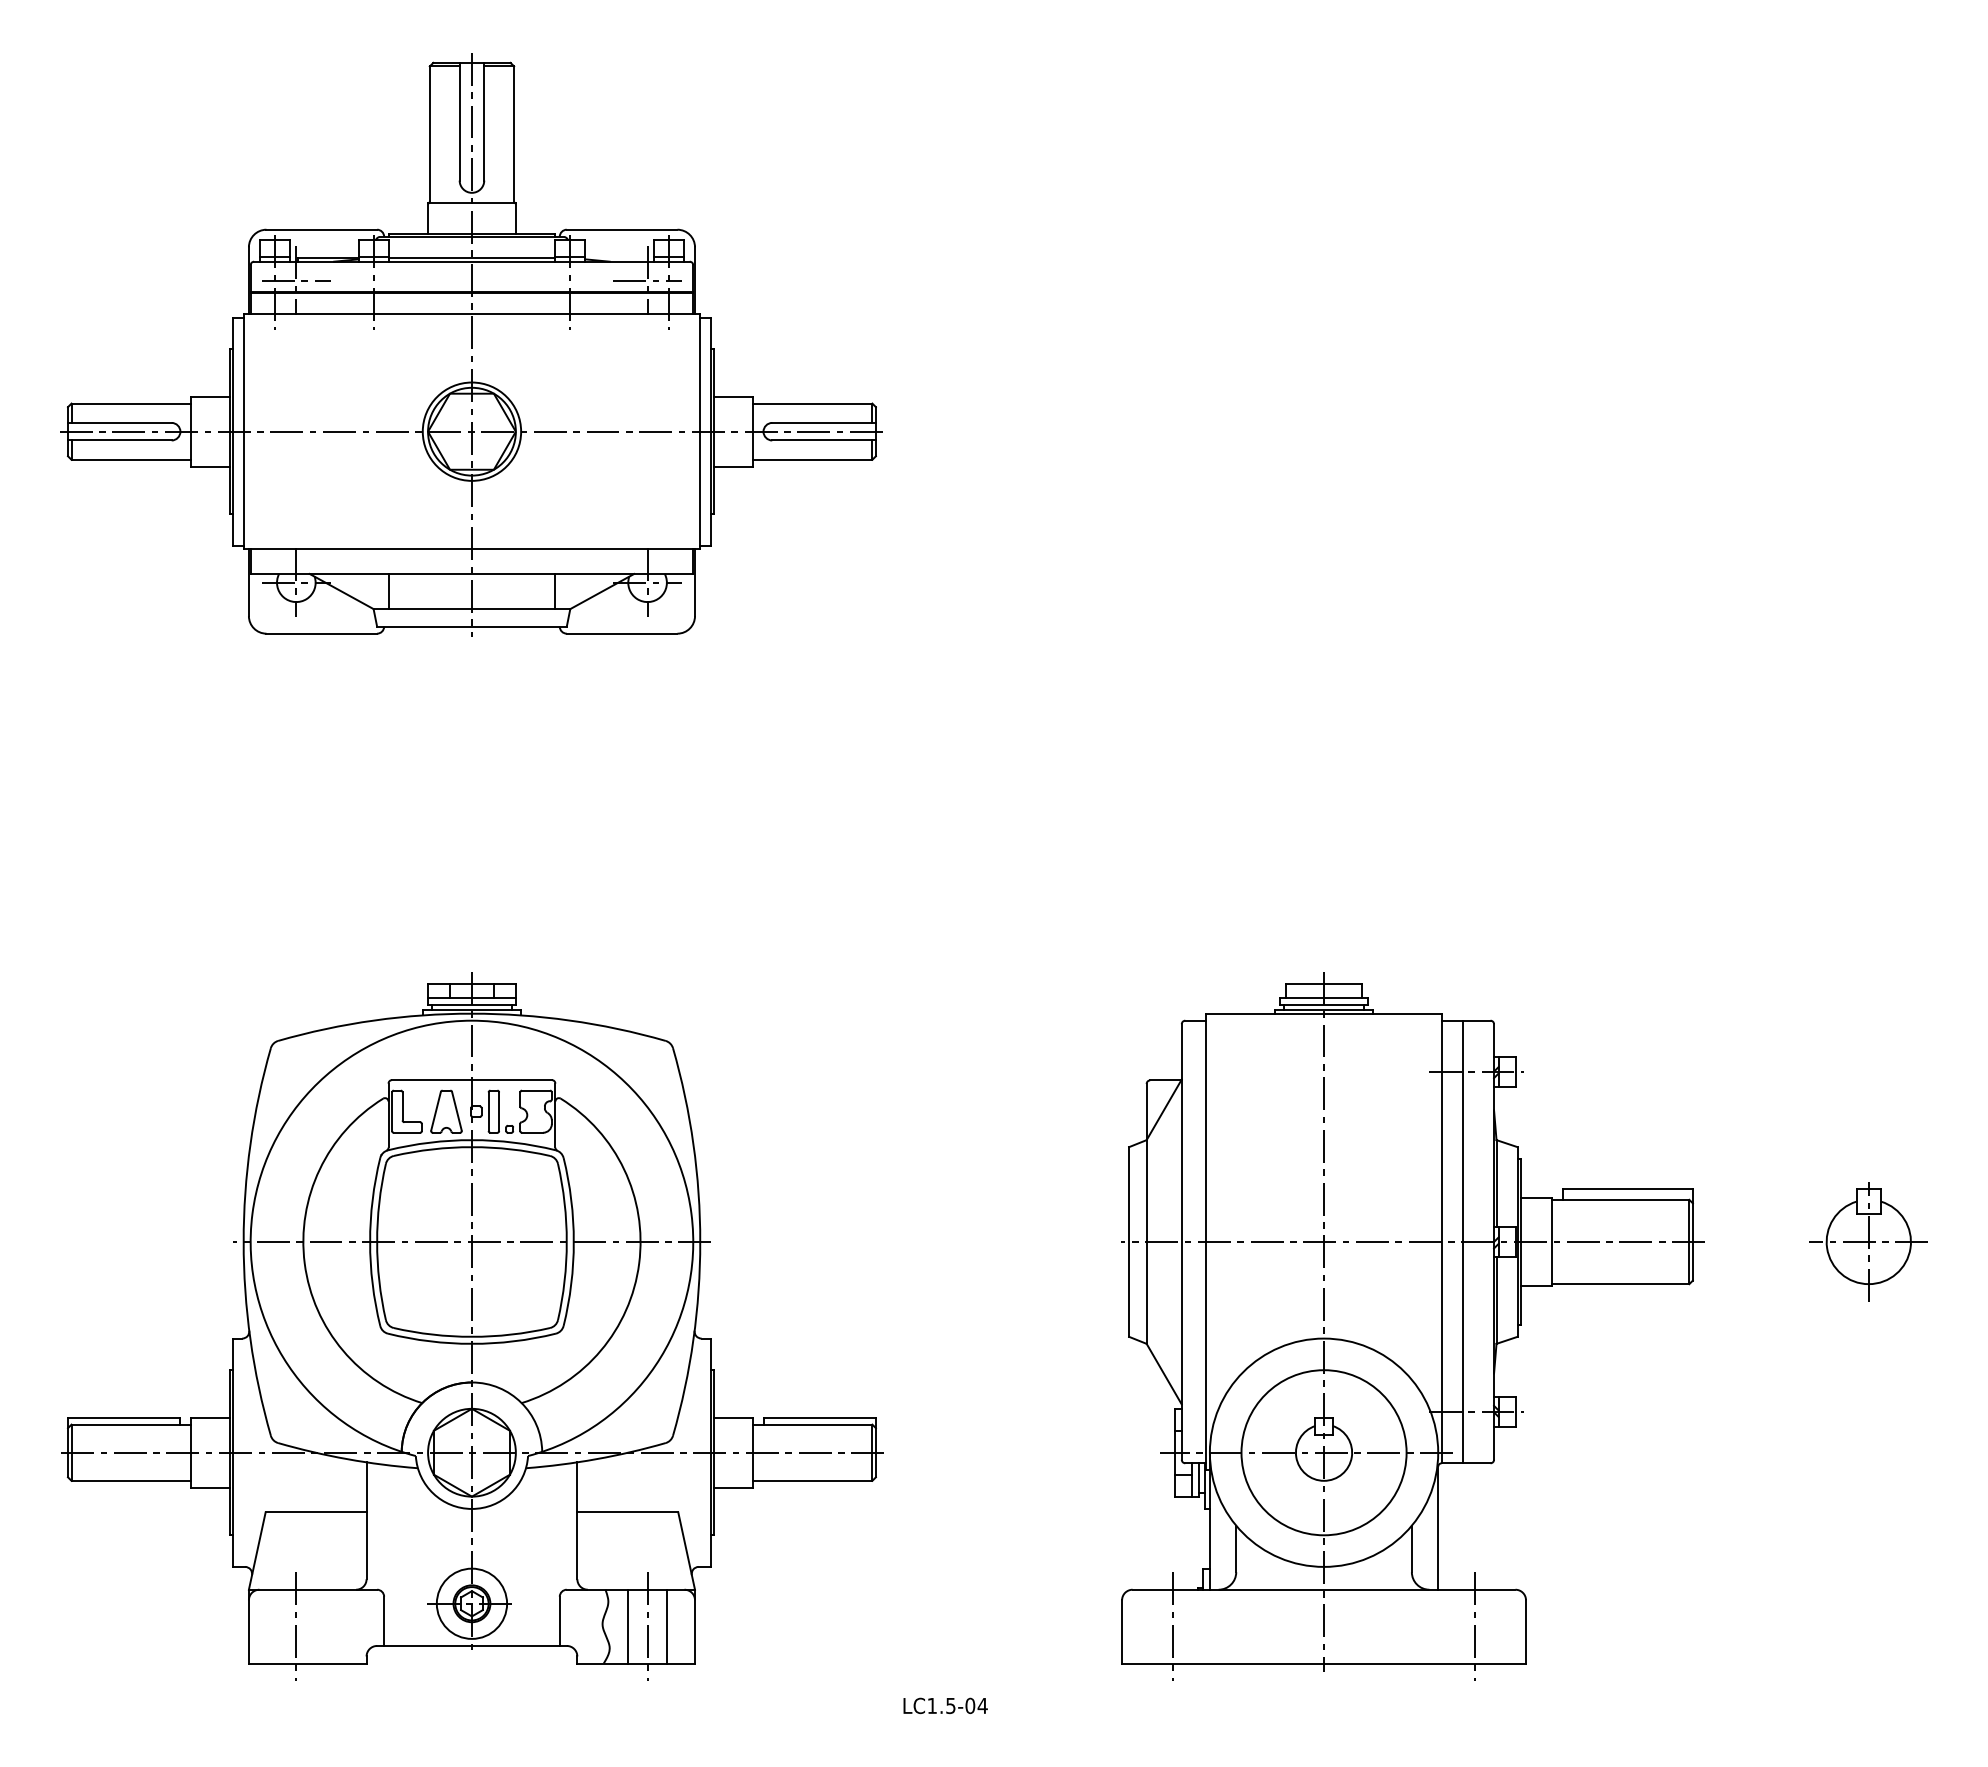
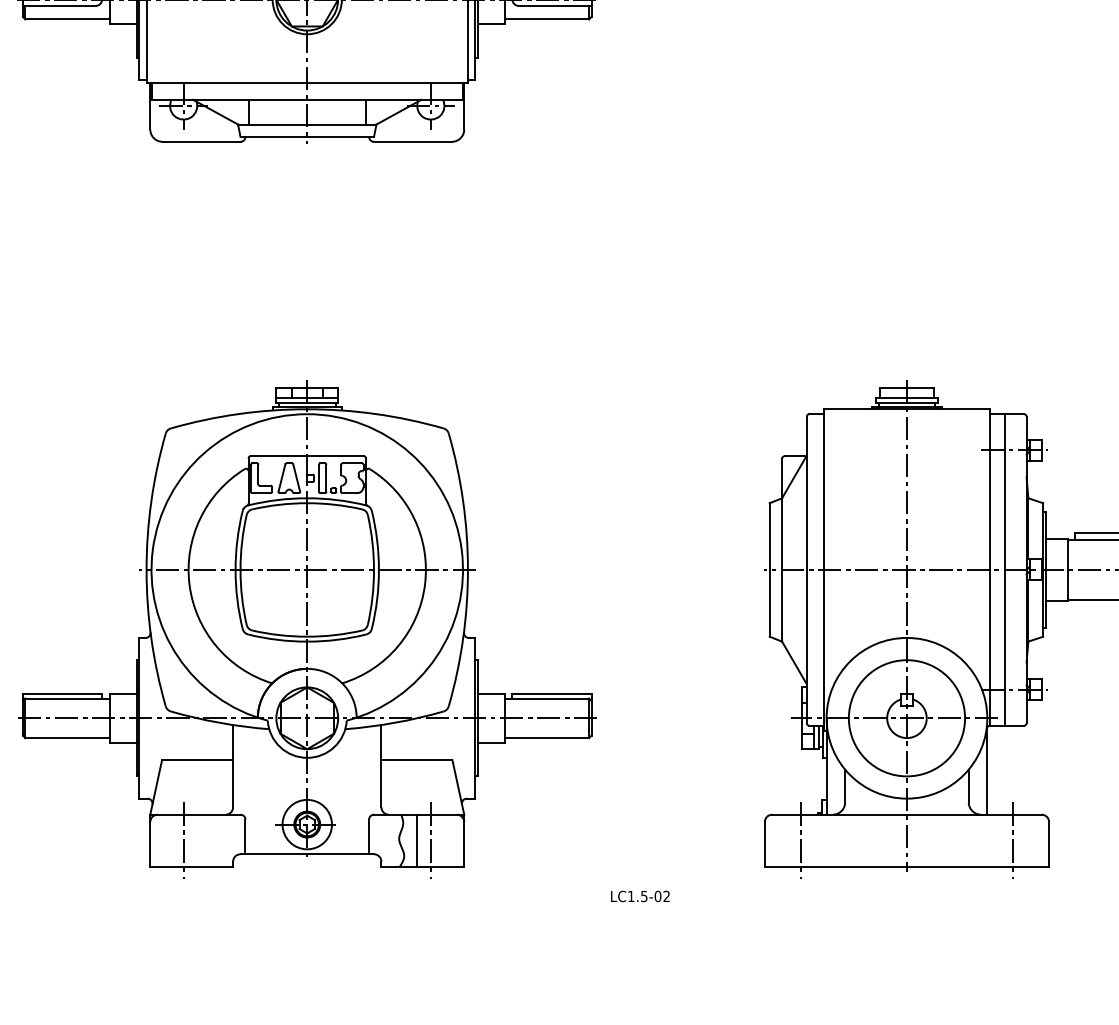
line: (666, 1626) -> (444, 840), removed
text: (982, 1705) -> (666, 896), LC1.5-04 -> LC1.5-02

